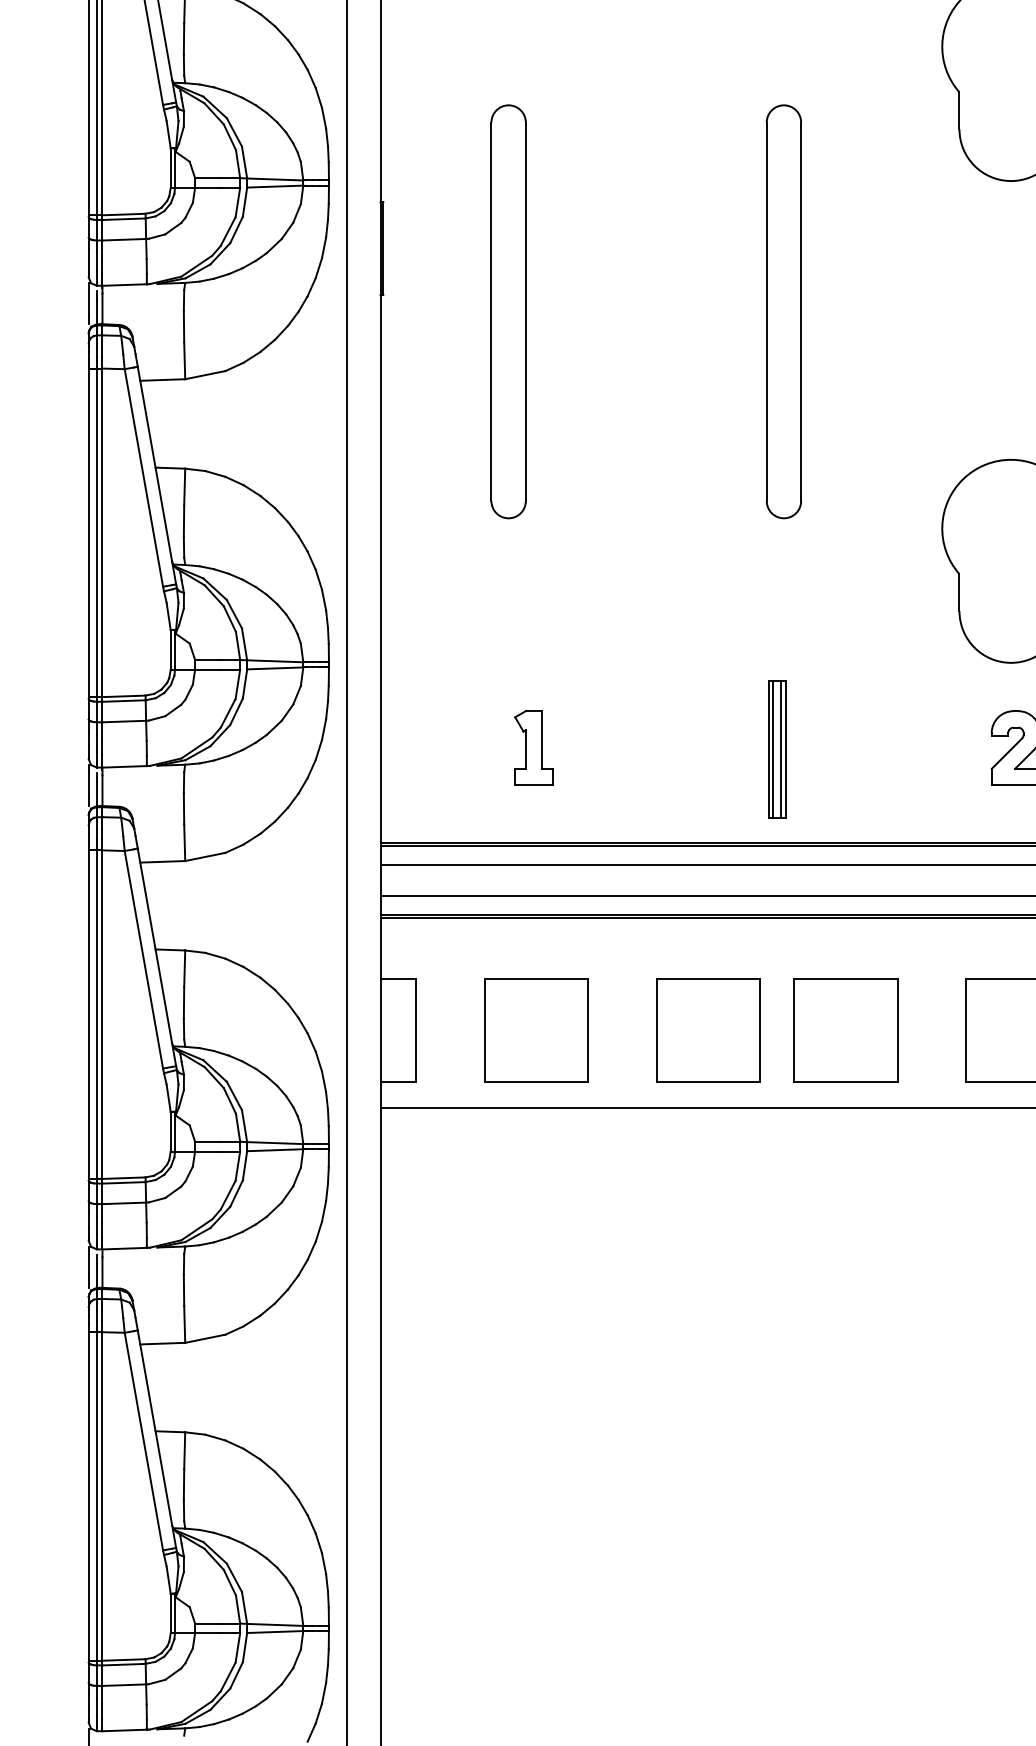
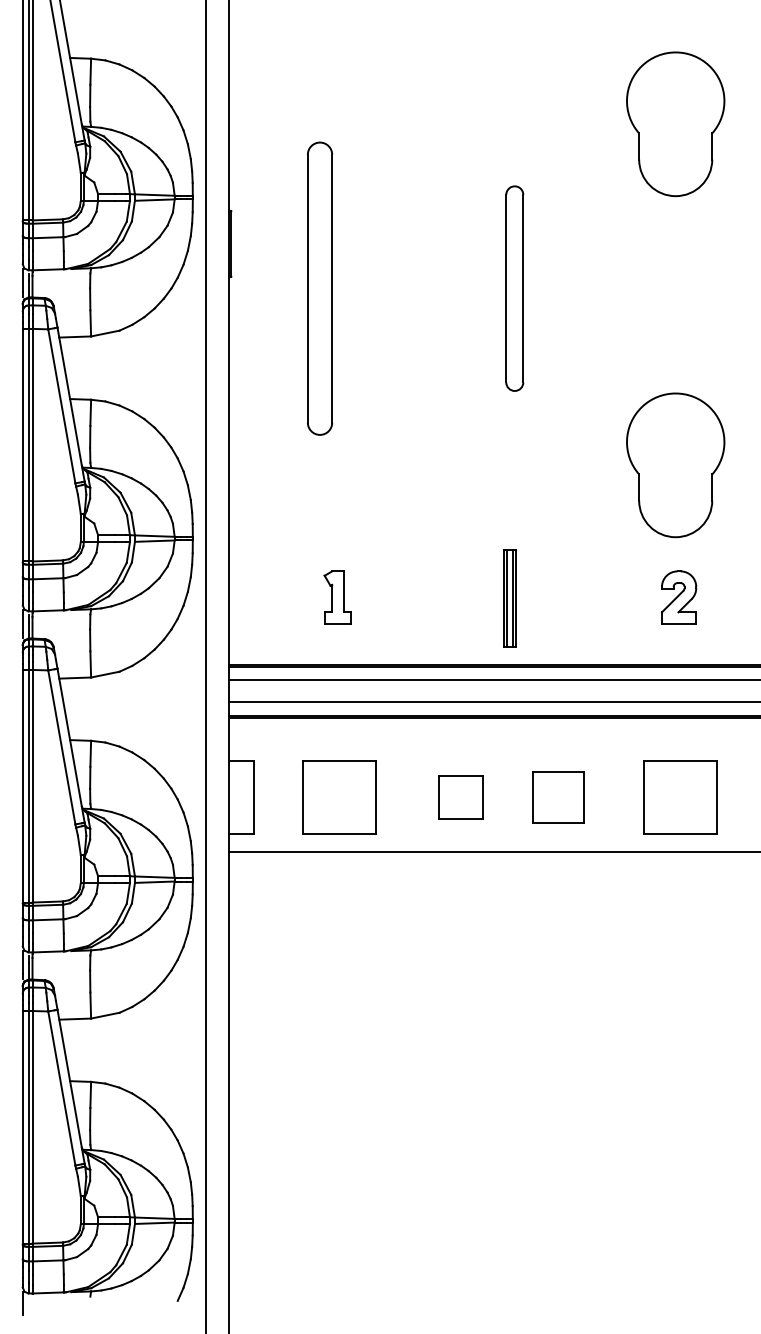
part: (783, 311) -> (514, 288), size x0.7
part: (708, 1030) -> (461, 797), size x0.6
part: (845, 1030) -> (558, 797), size x0.7

